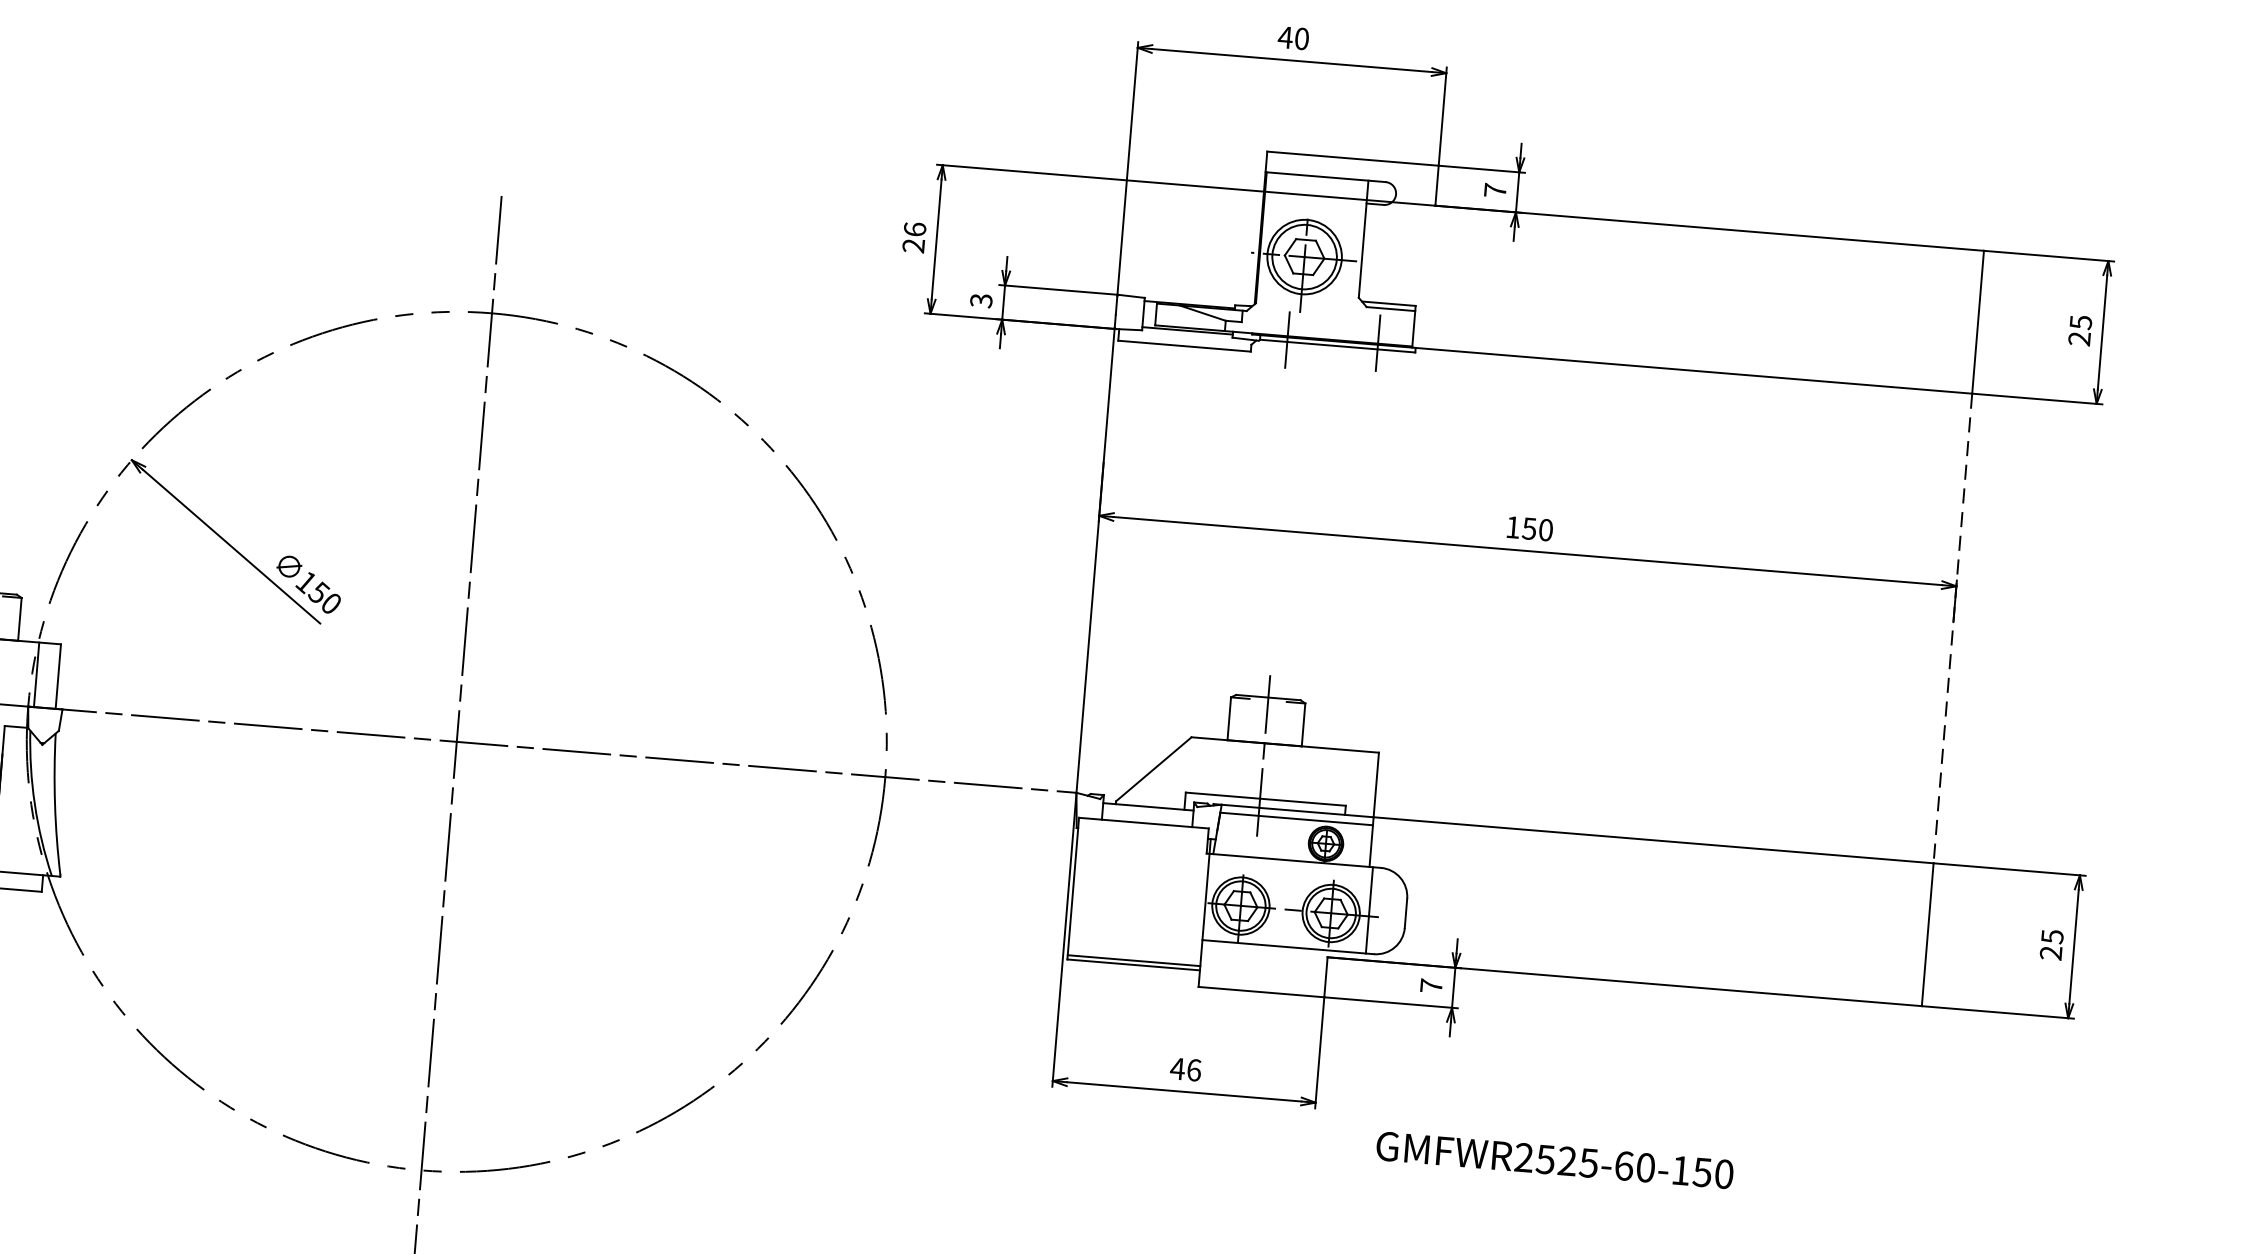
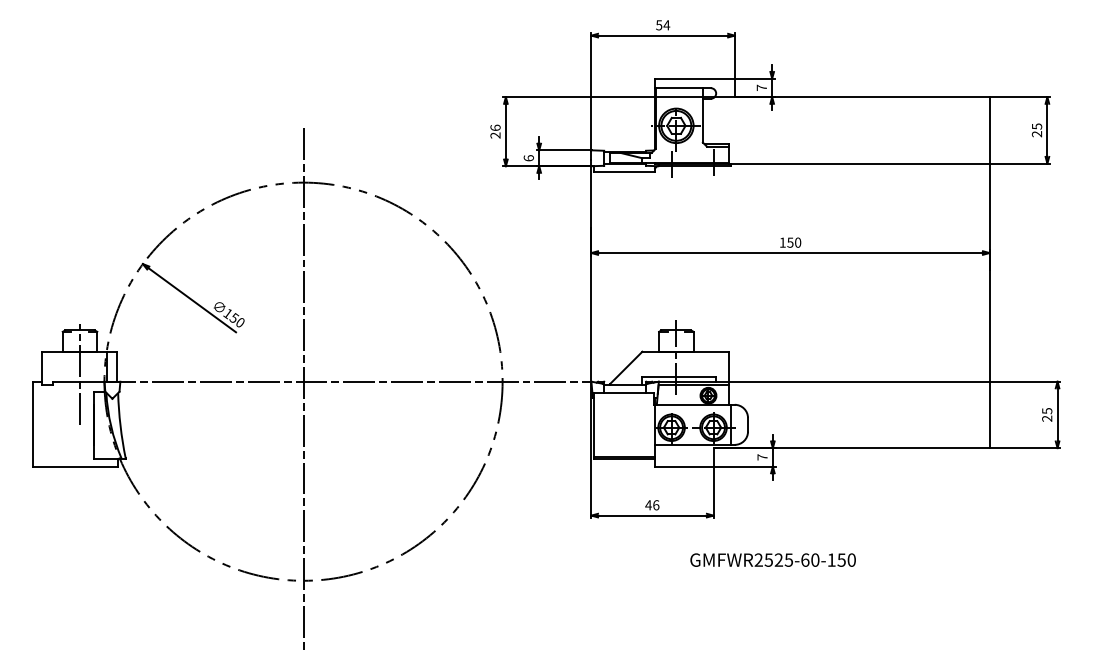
text: (1292, 38) -> (662, 25), 40 -> 54
text: (980, 301) -> (528, 158), 3 -> 6
line: (1952, 630) -> (989, 273), dashed -> solid
text: (1553, 1158) -> (772, 559), moved

